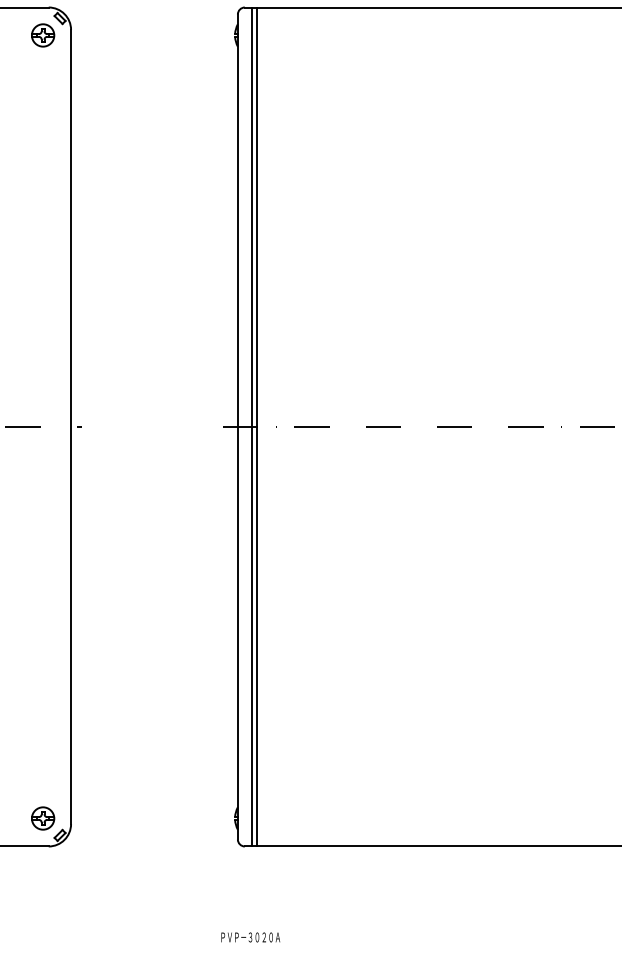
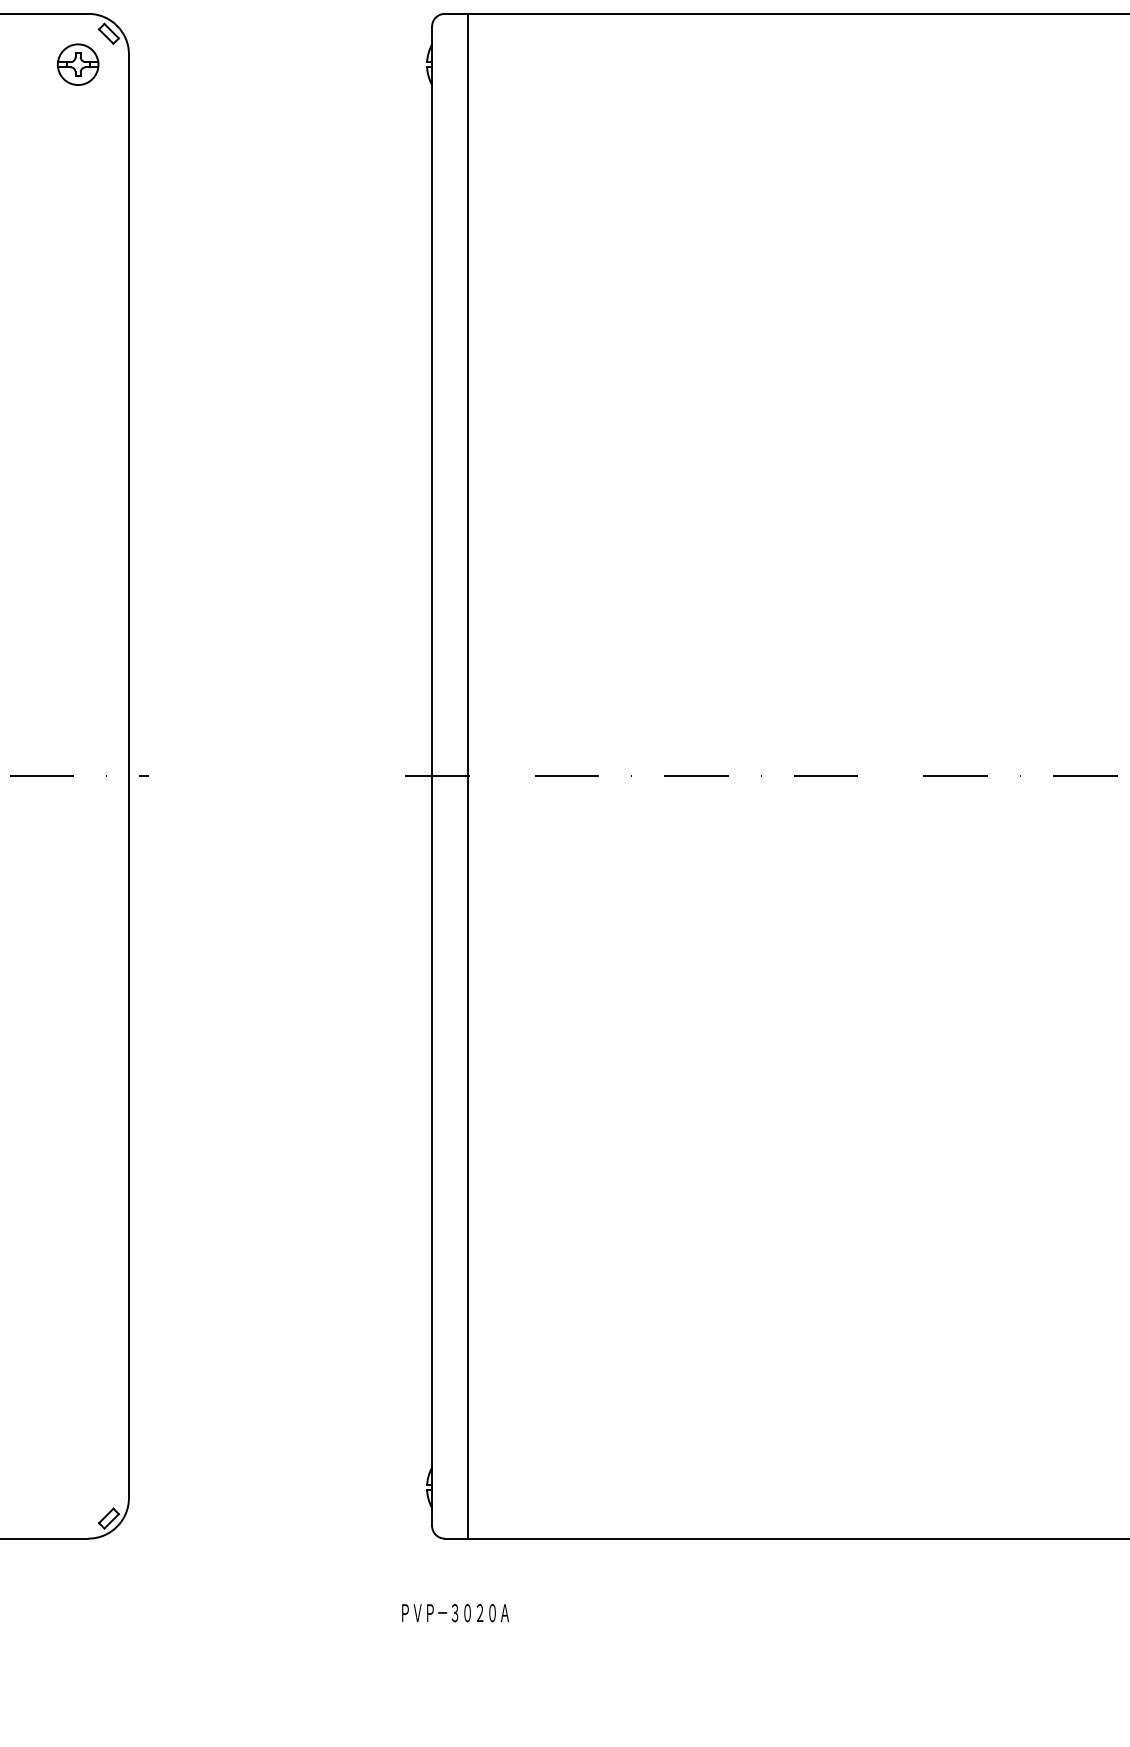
line: (251, 426) -> (456, 775), removed
part: (43, 818) -> (78, 1487), removed
text: (250, 937) -> (455, 1613), moved

